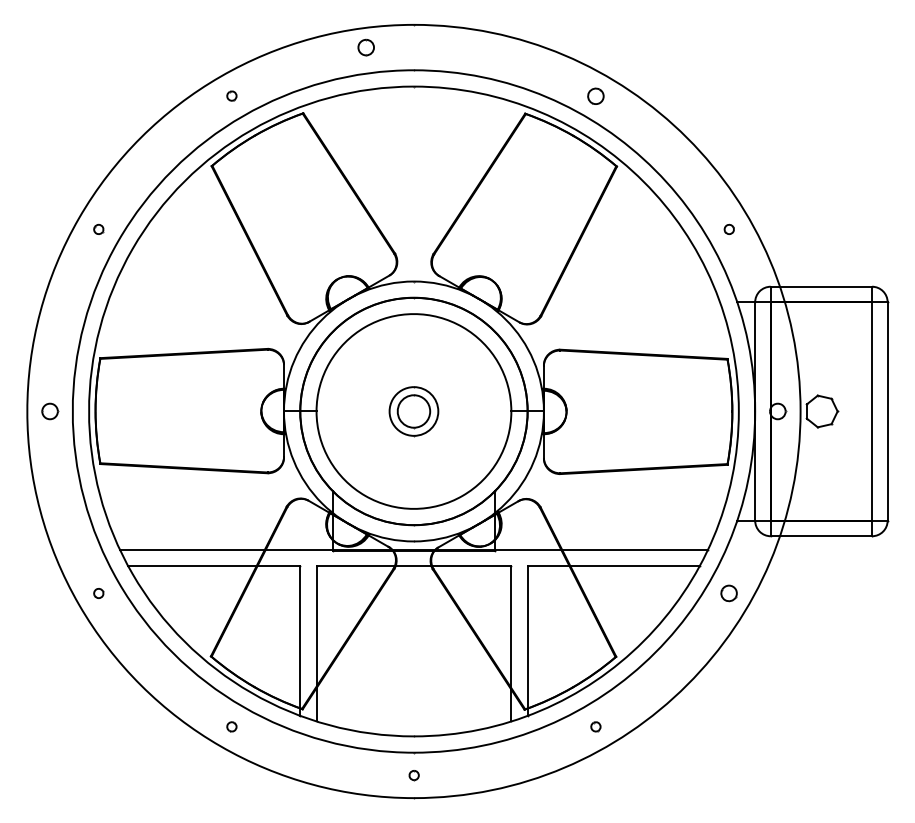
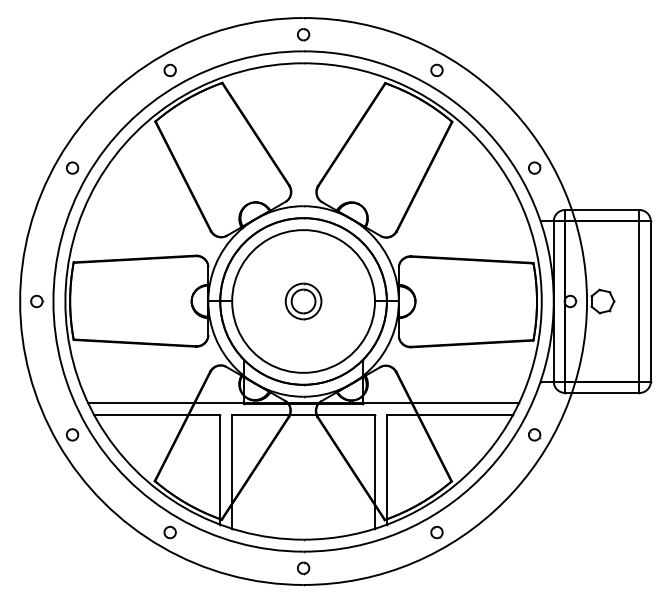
part: (366, 47) -> (303, 34), moved
part: (231, 95) -> (169, 69), size x1.67
part: (98, 228) -> (72, 167), size x1.67
part: (728, 228) -> (534, 167), size x1.67
part: (98, 592) -> (72, 434), size x1.67
part: (231, 726) -> (169, 532), size x1.67
part: (595, 726) -> (436, 532), size x1.67
part: (413, 775) -> (303, 568), size x1.67

